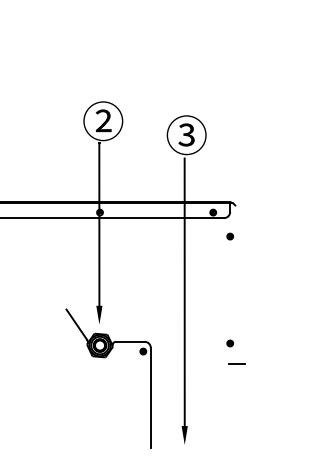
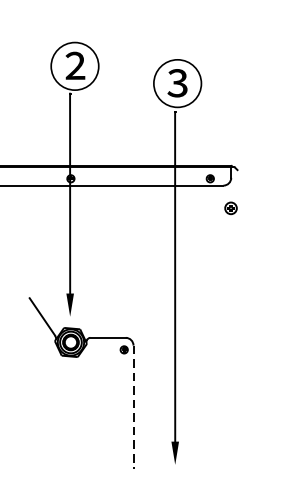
part: (230, 236) -> (231, 208), size x1.6
part: (230, 343) -> (231, 339), removed
line: (236, 363) -> (238, 364), removed
line: (150, 398) -> (133, 407), solid -> dashed

